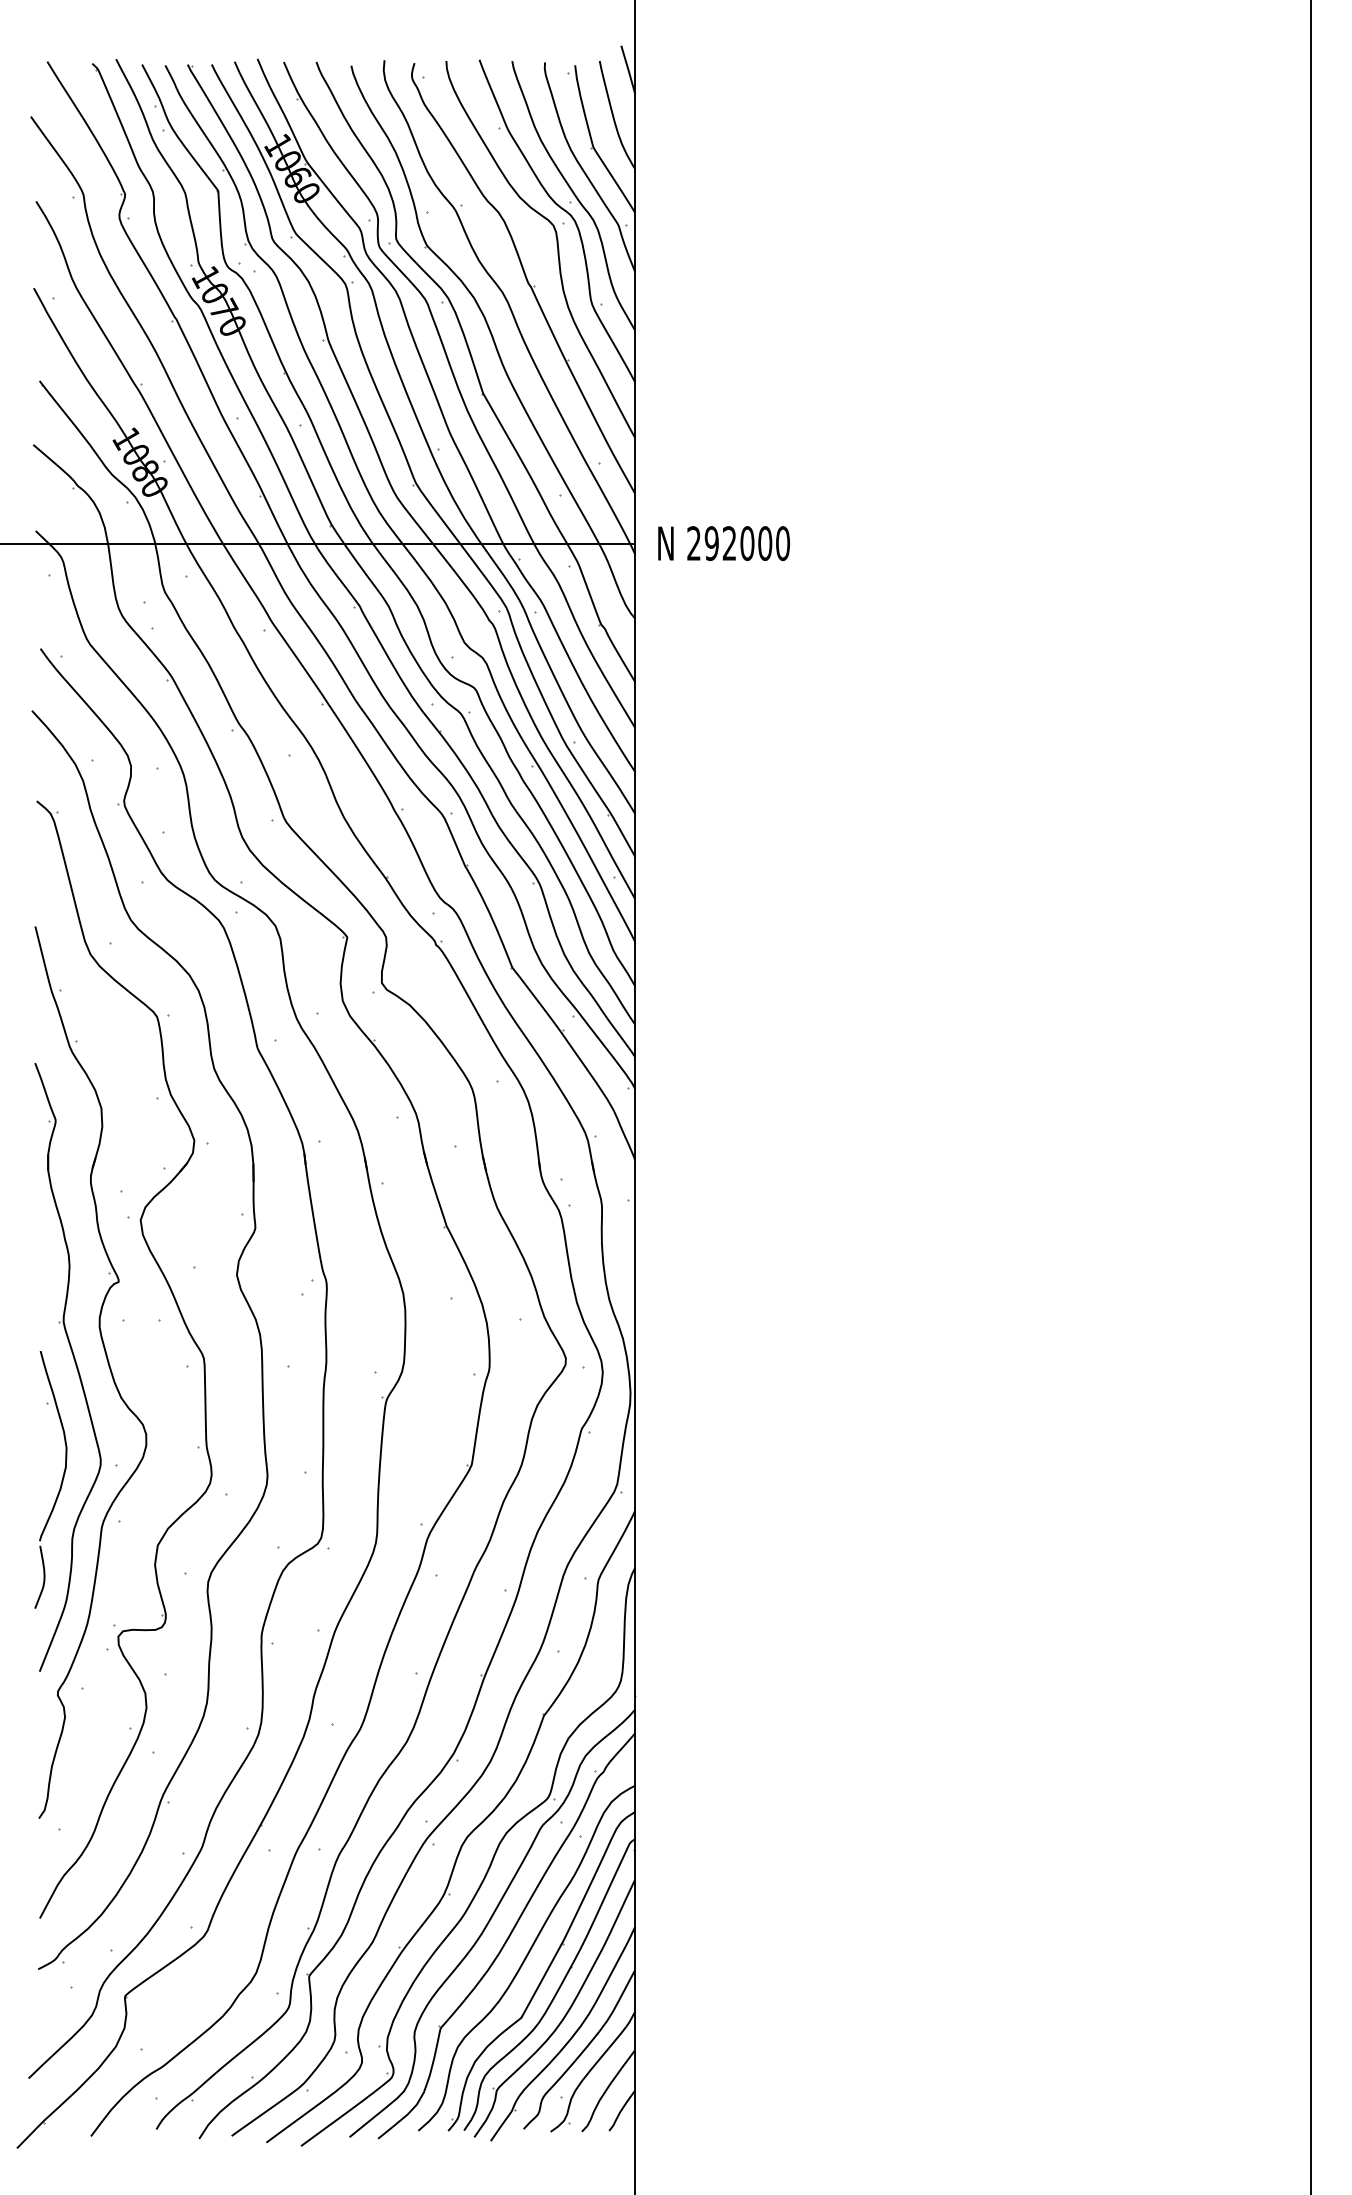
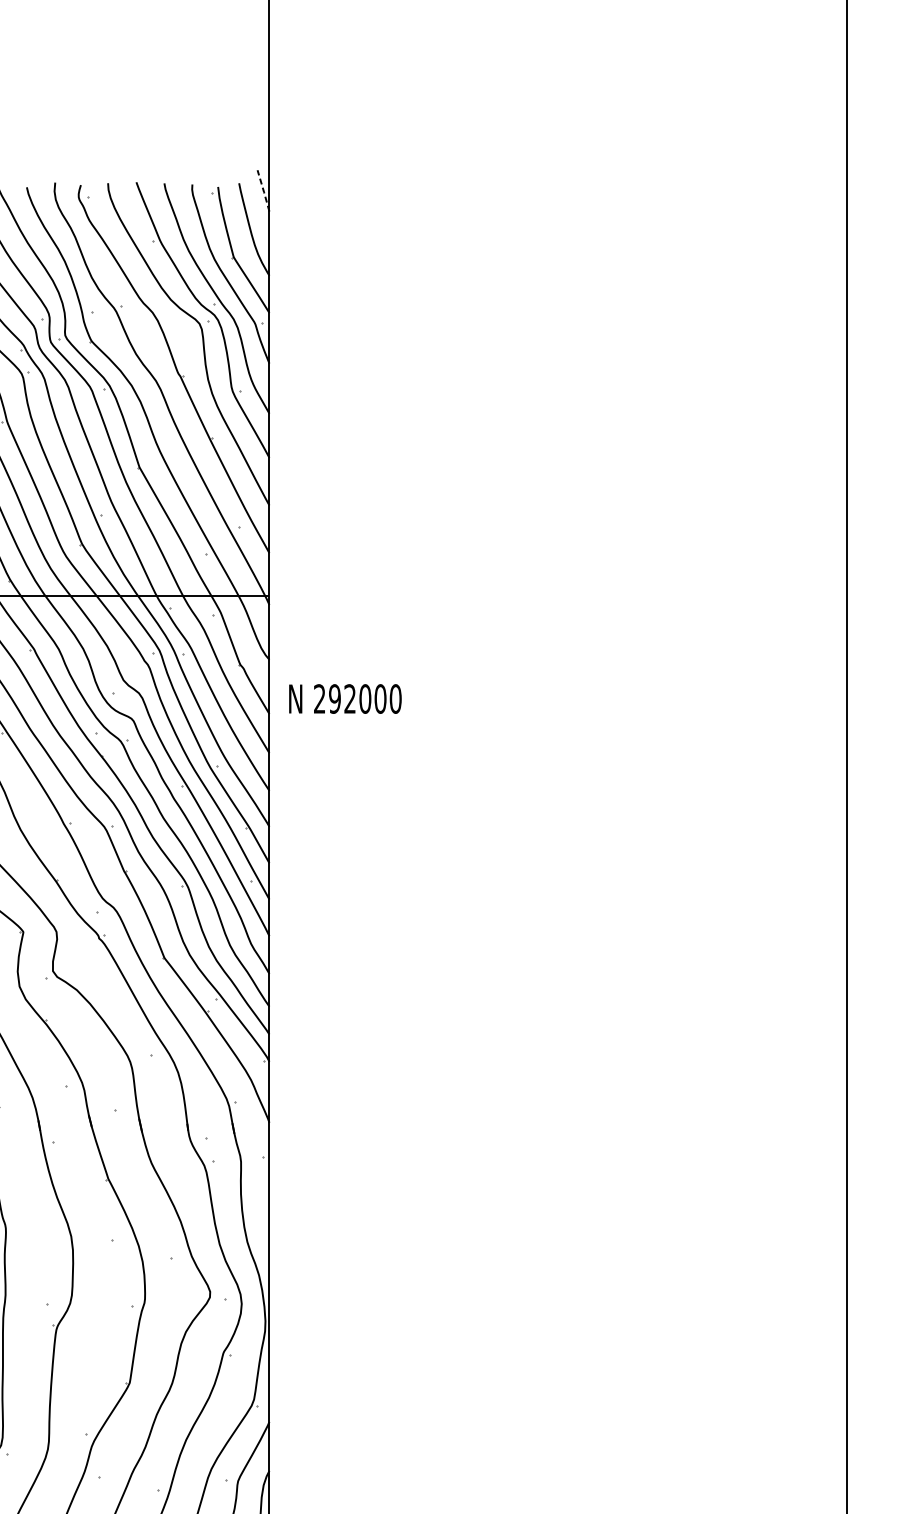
line: (628, 70) -> (263, 191), solid -> dashed
text: (723, 543) -> (344, 698), moved

